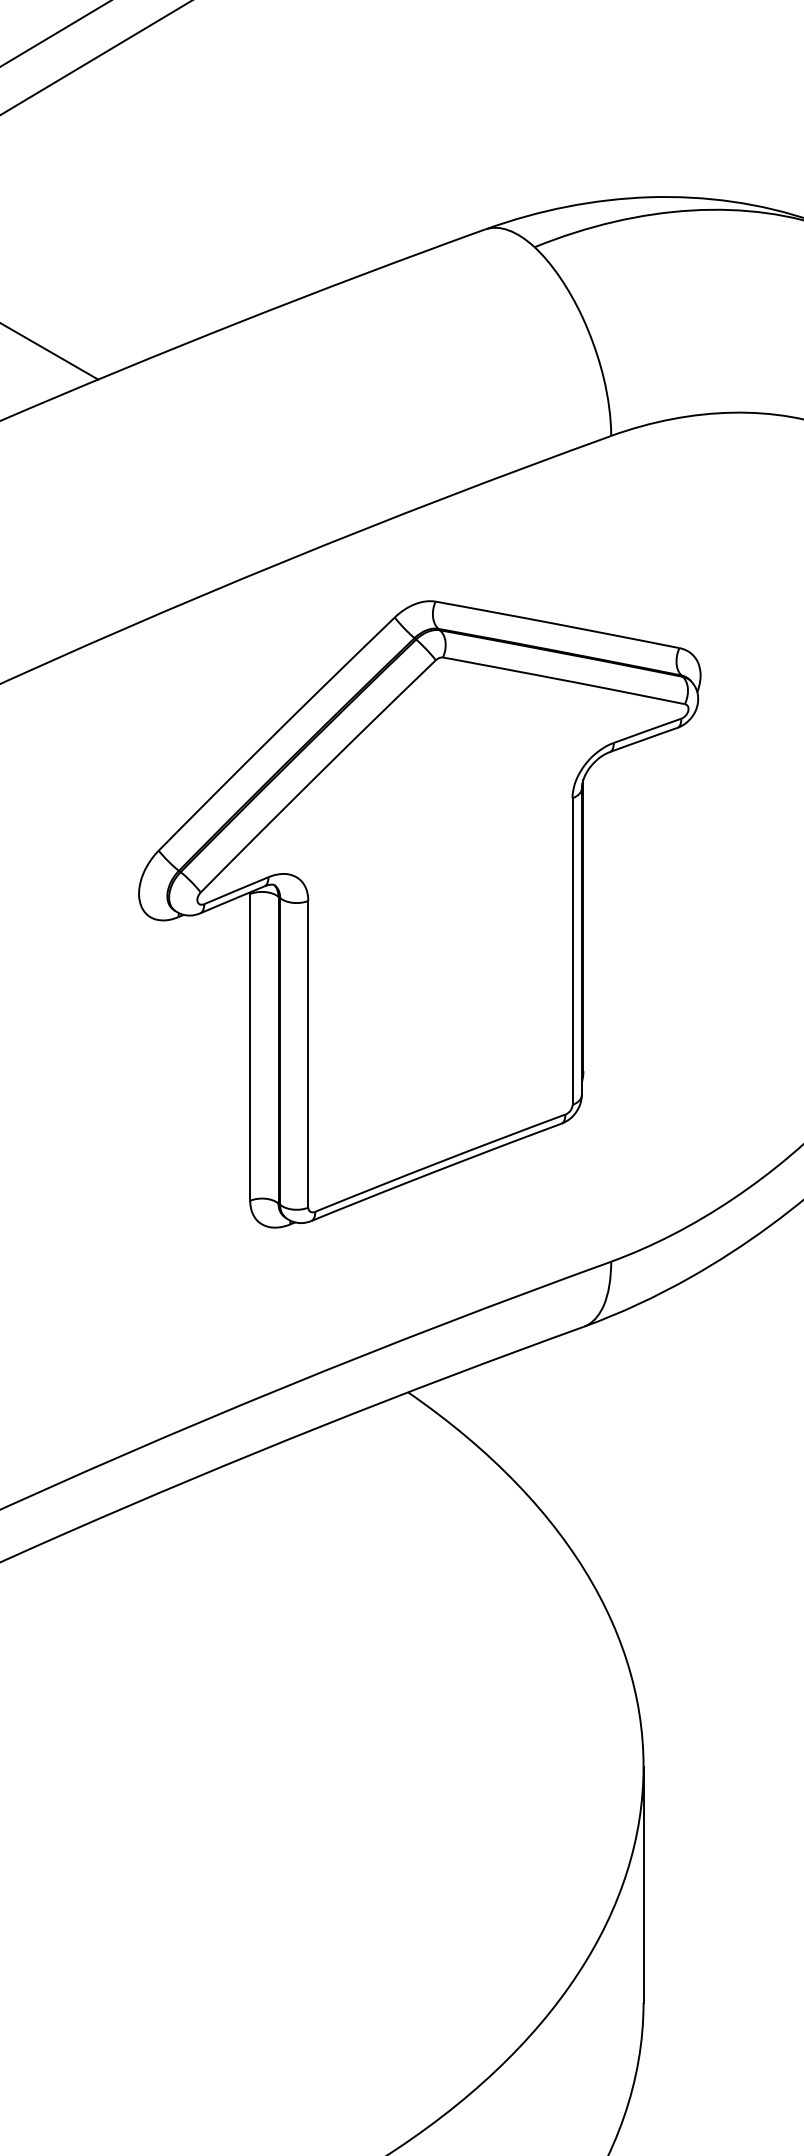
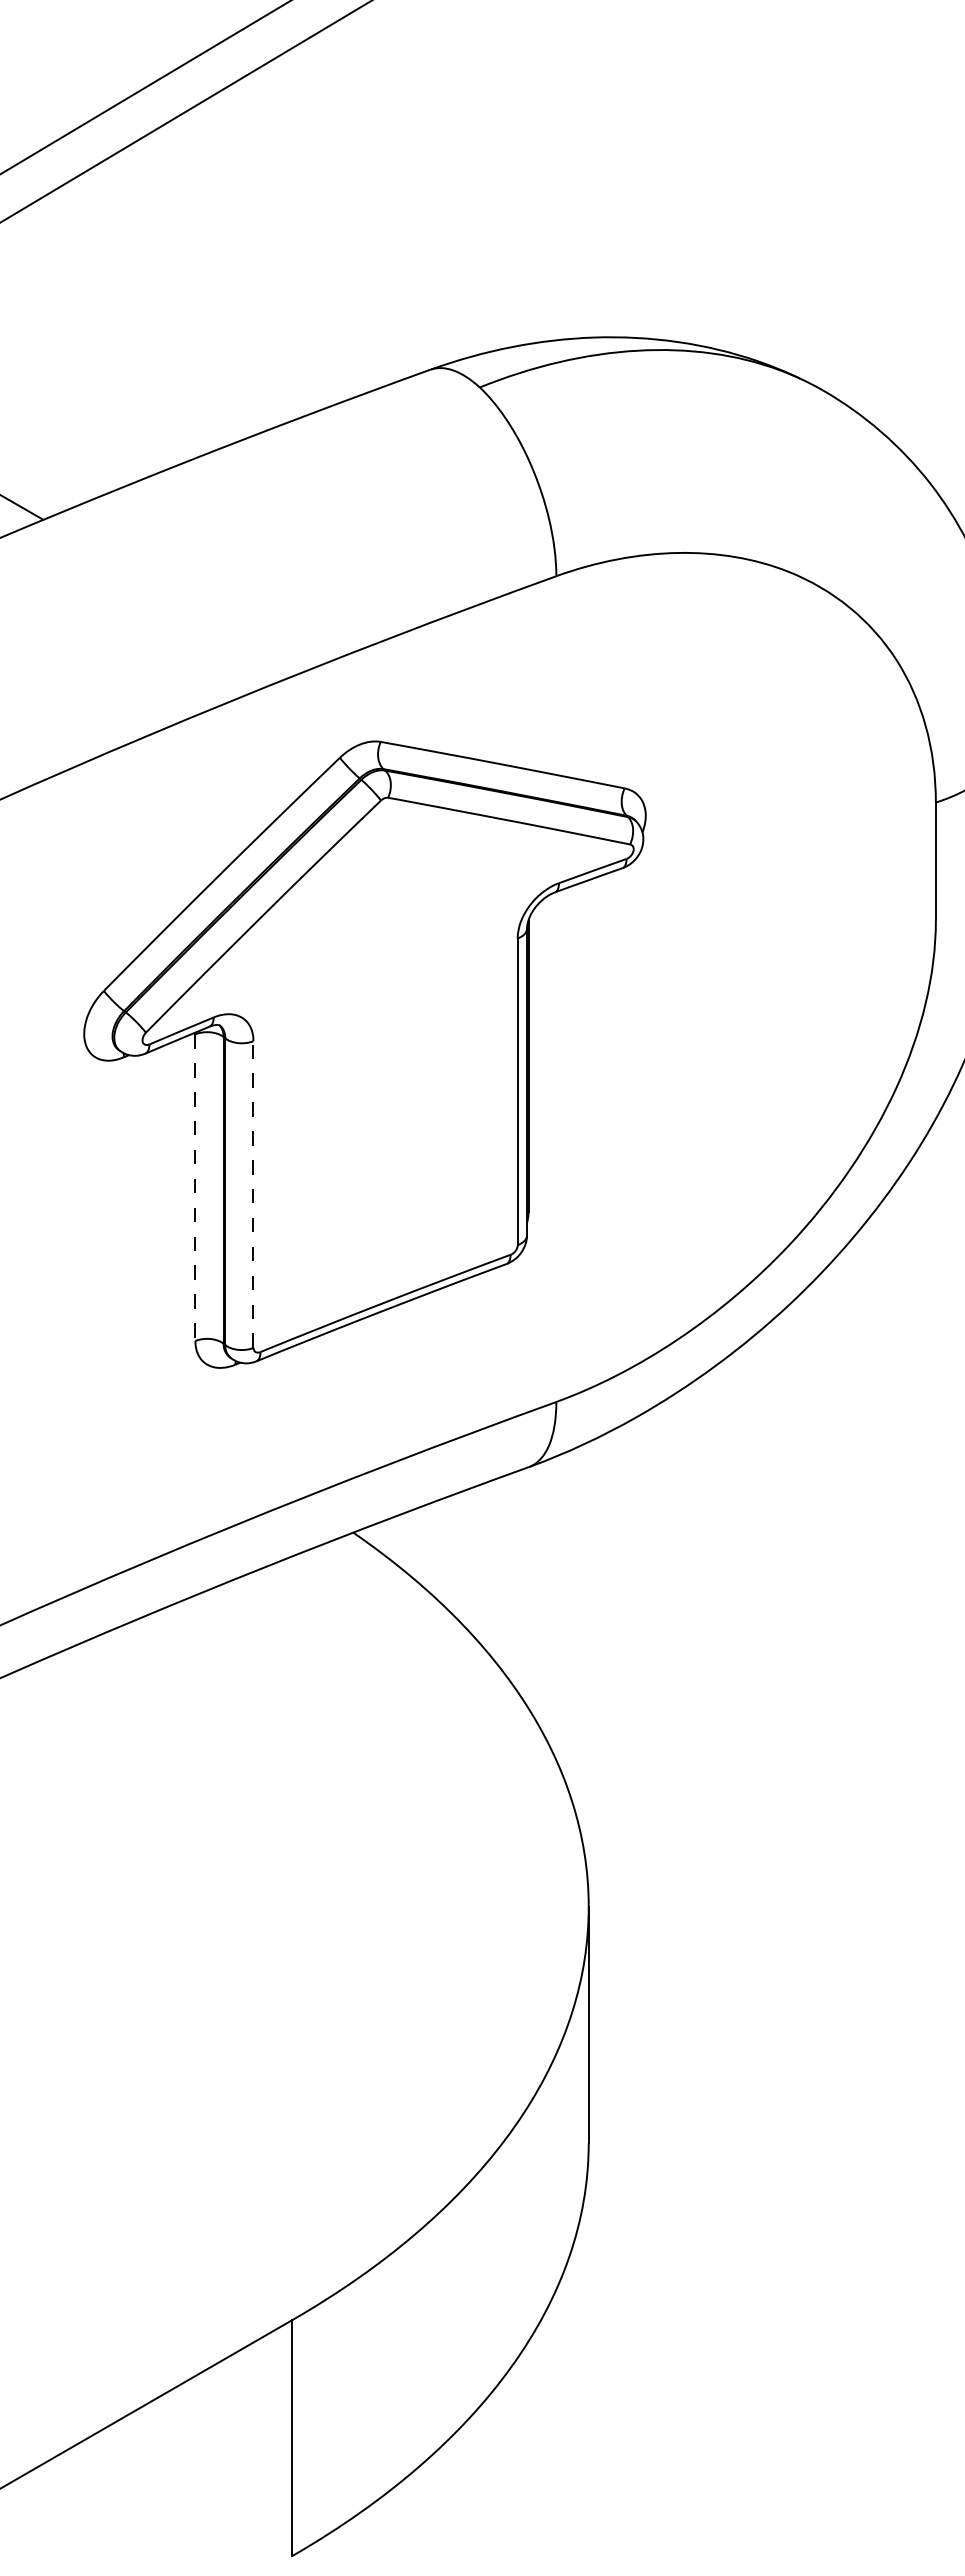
line: (250, 1048) -> (195, 1188), solid -> dashed
line: (308, 1054) -> (253, 1194), solid -> dashed

